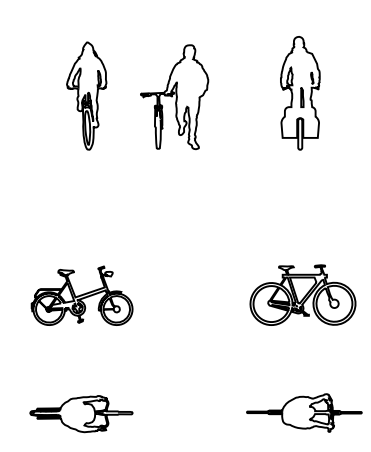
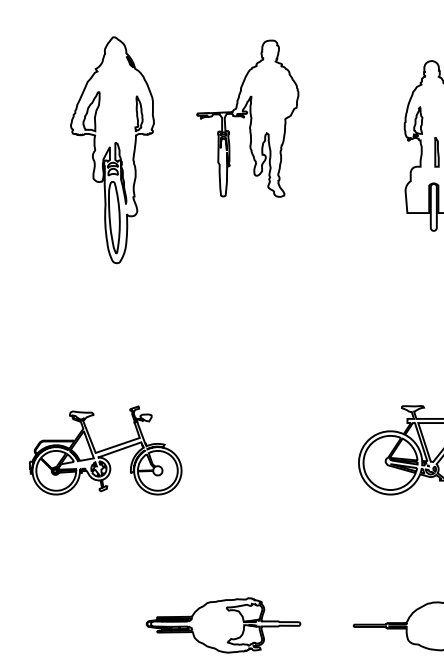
part: (86, 95) -> (112, 149), size x1.4
part: (174, 97) -> (247, 119), moved
part: (81, 414) -> (223, 626), moved

